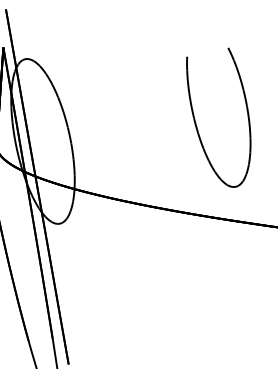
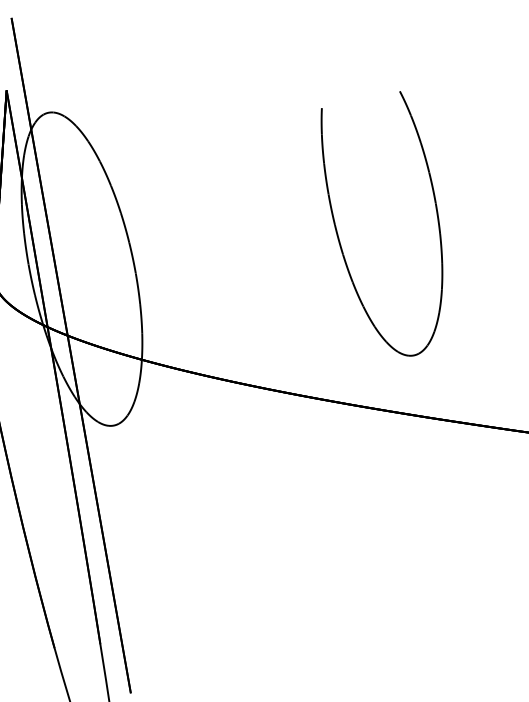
part: (196, 122) -> (339, 233), moved

